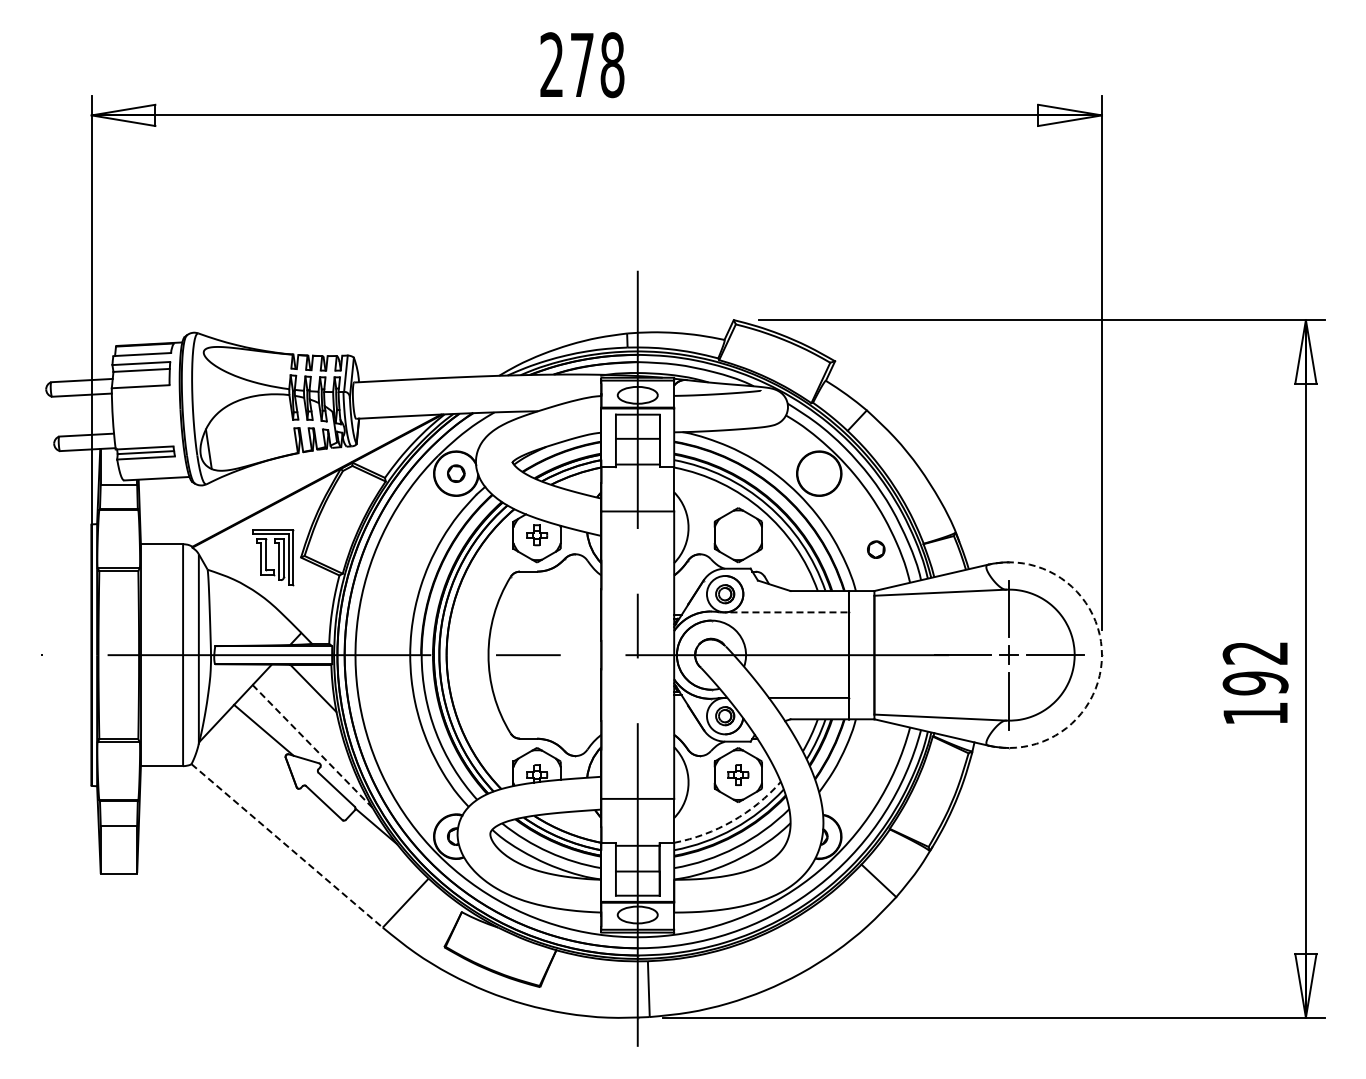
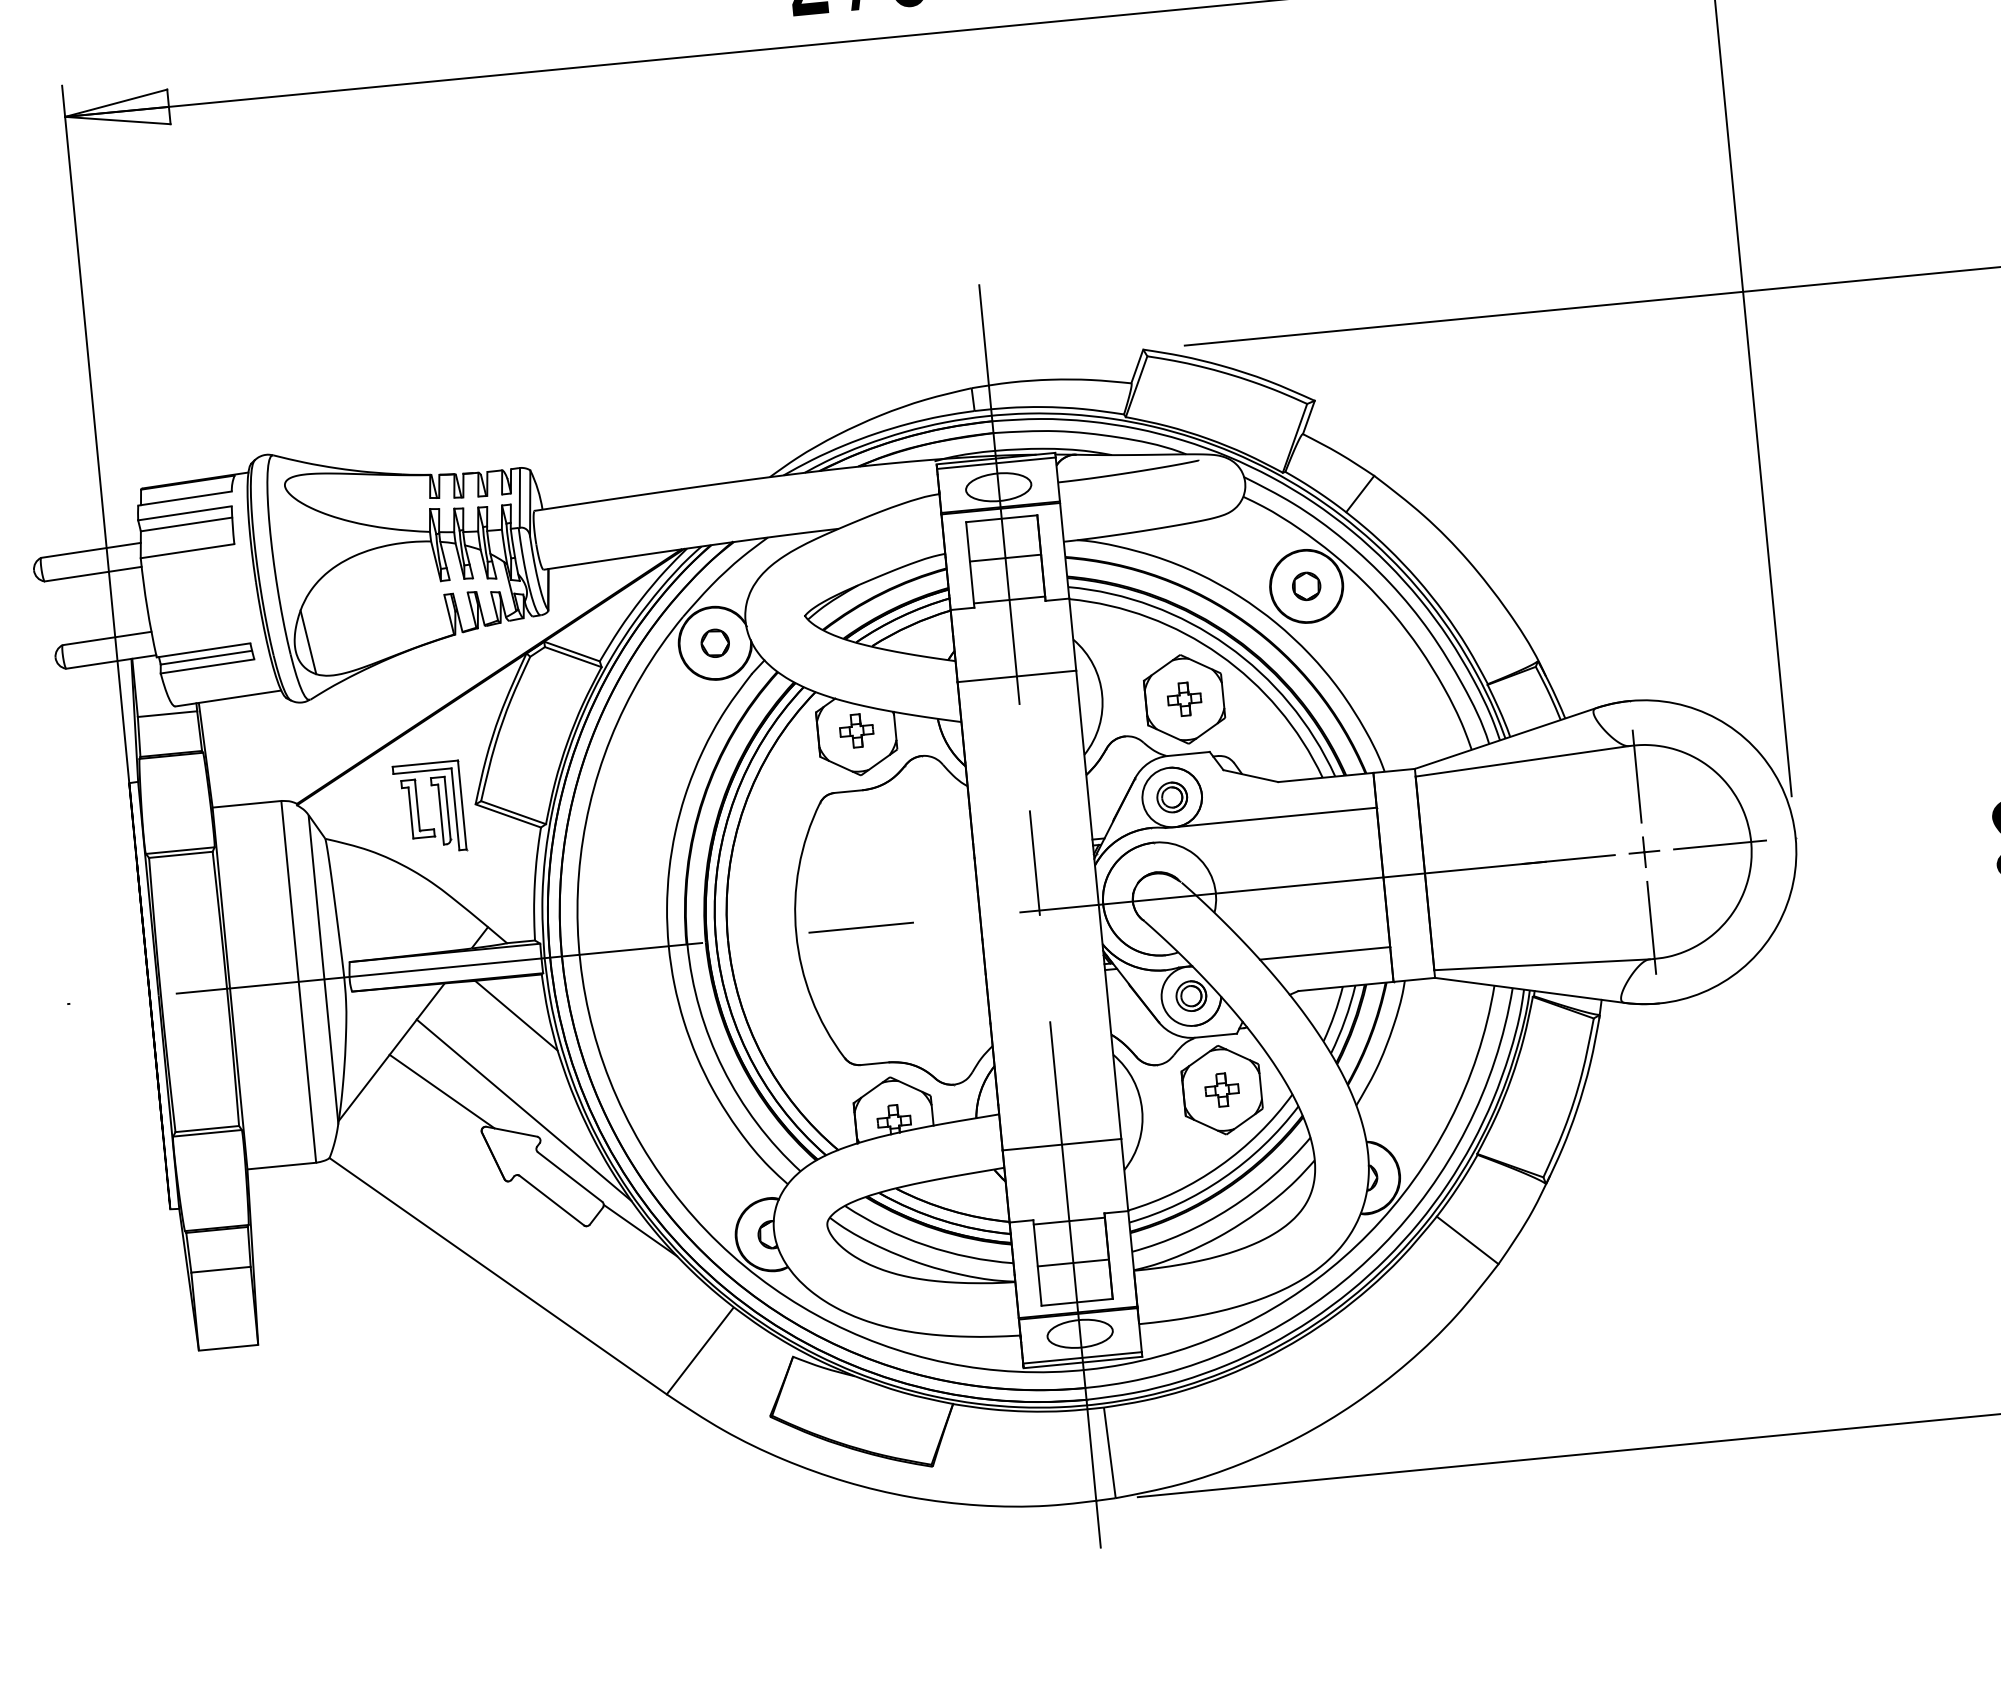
part: (738, 535) -> (1184, 699), added
part: (876, 549) -> (1306, 586), moved
line: (784, 612) -> (1271, 817), dashed -> solid
arc: (1101, 655) -> (1794, 838), dashed -> solid
line: (312, 746) -> (523, 1110), dashed -> solid
arc: (732, 821) -> (1219, 1166), dashed -> solid
line: (287, 845) -> (498, 1275), dashed -> solid

